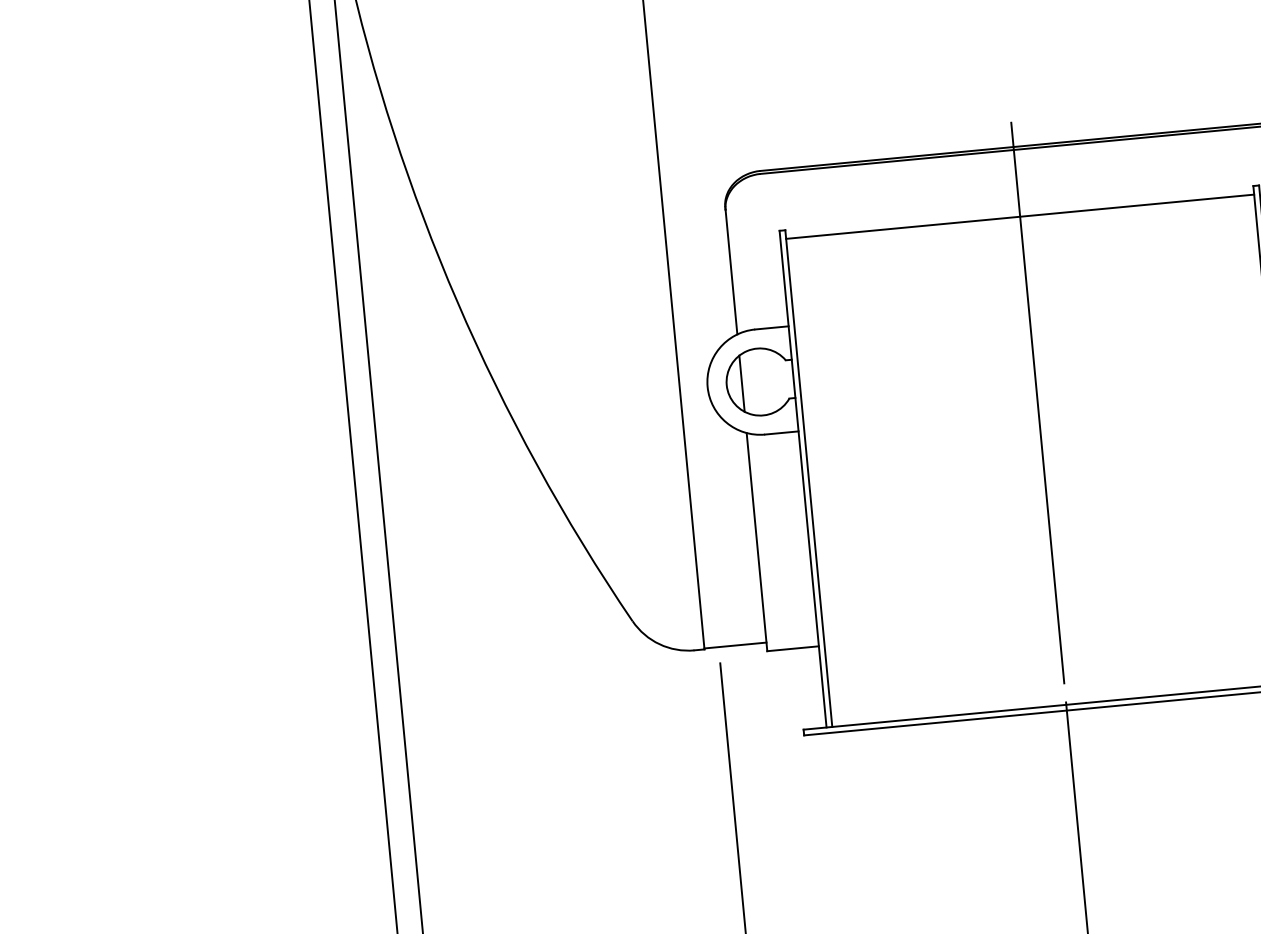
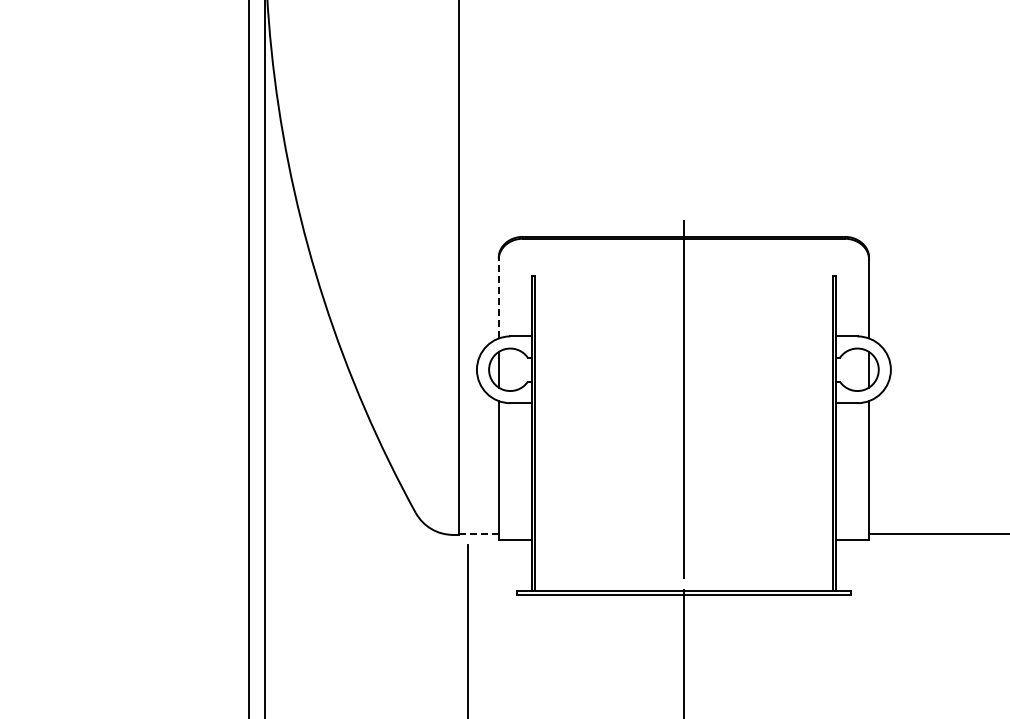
line: (1019, 217) -> (683, 281), removed
line: (730, 271) -> (498, 298), solid -> dashed
line: (736, 645) -> (479, 534), solid -> dashed

